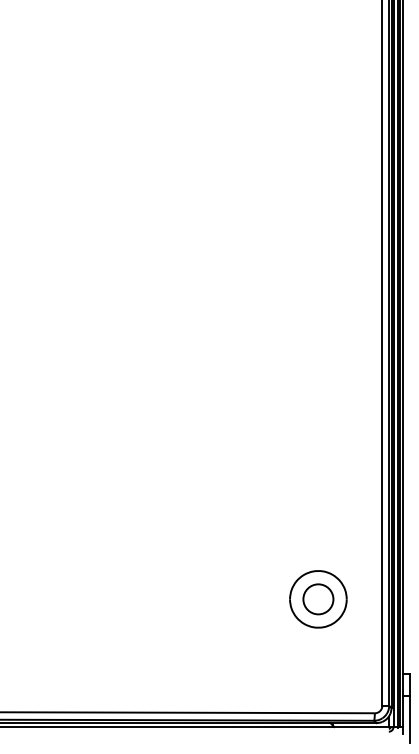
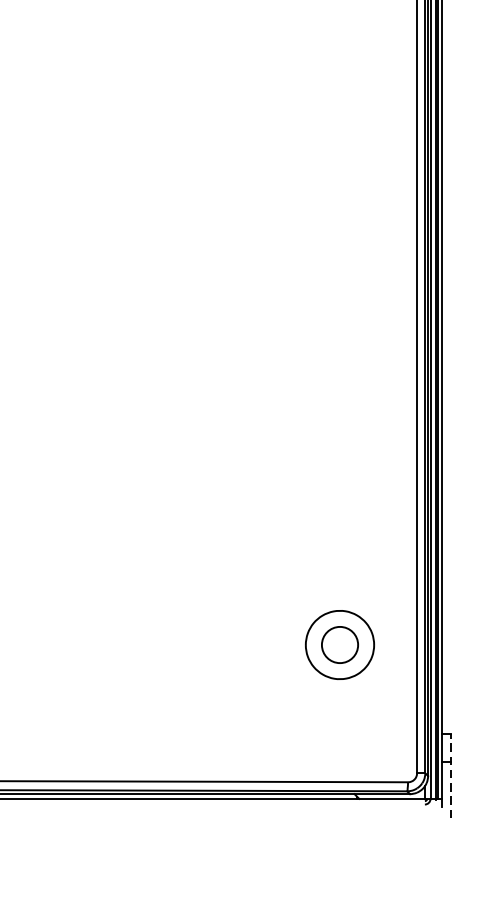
line: (410, 708) -> (450, 776), solid -> dashed

